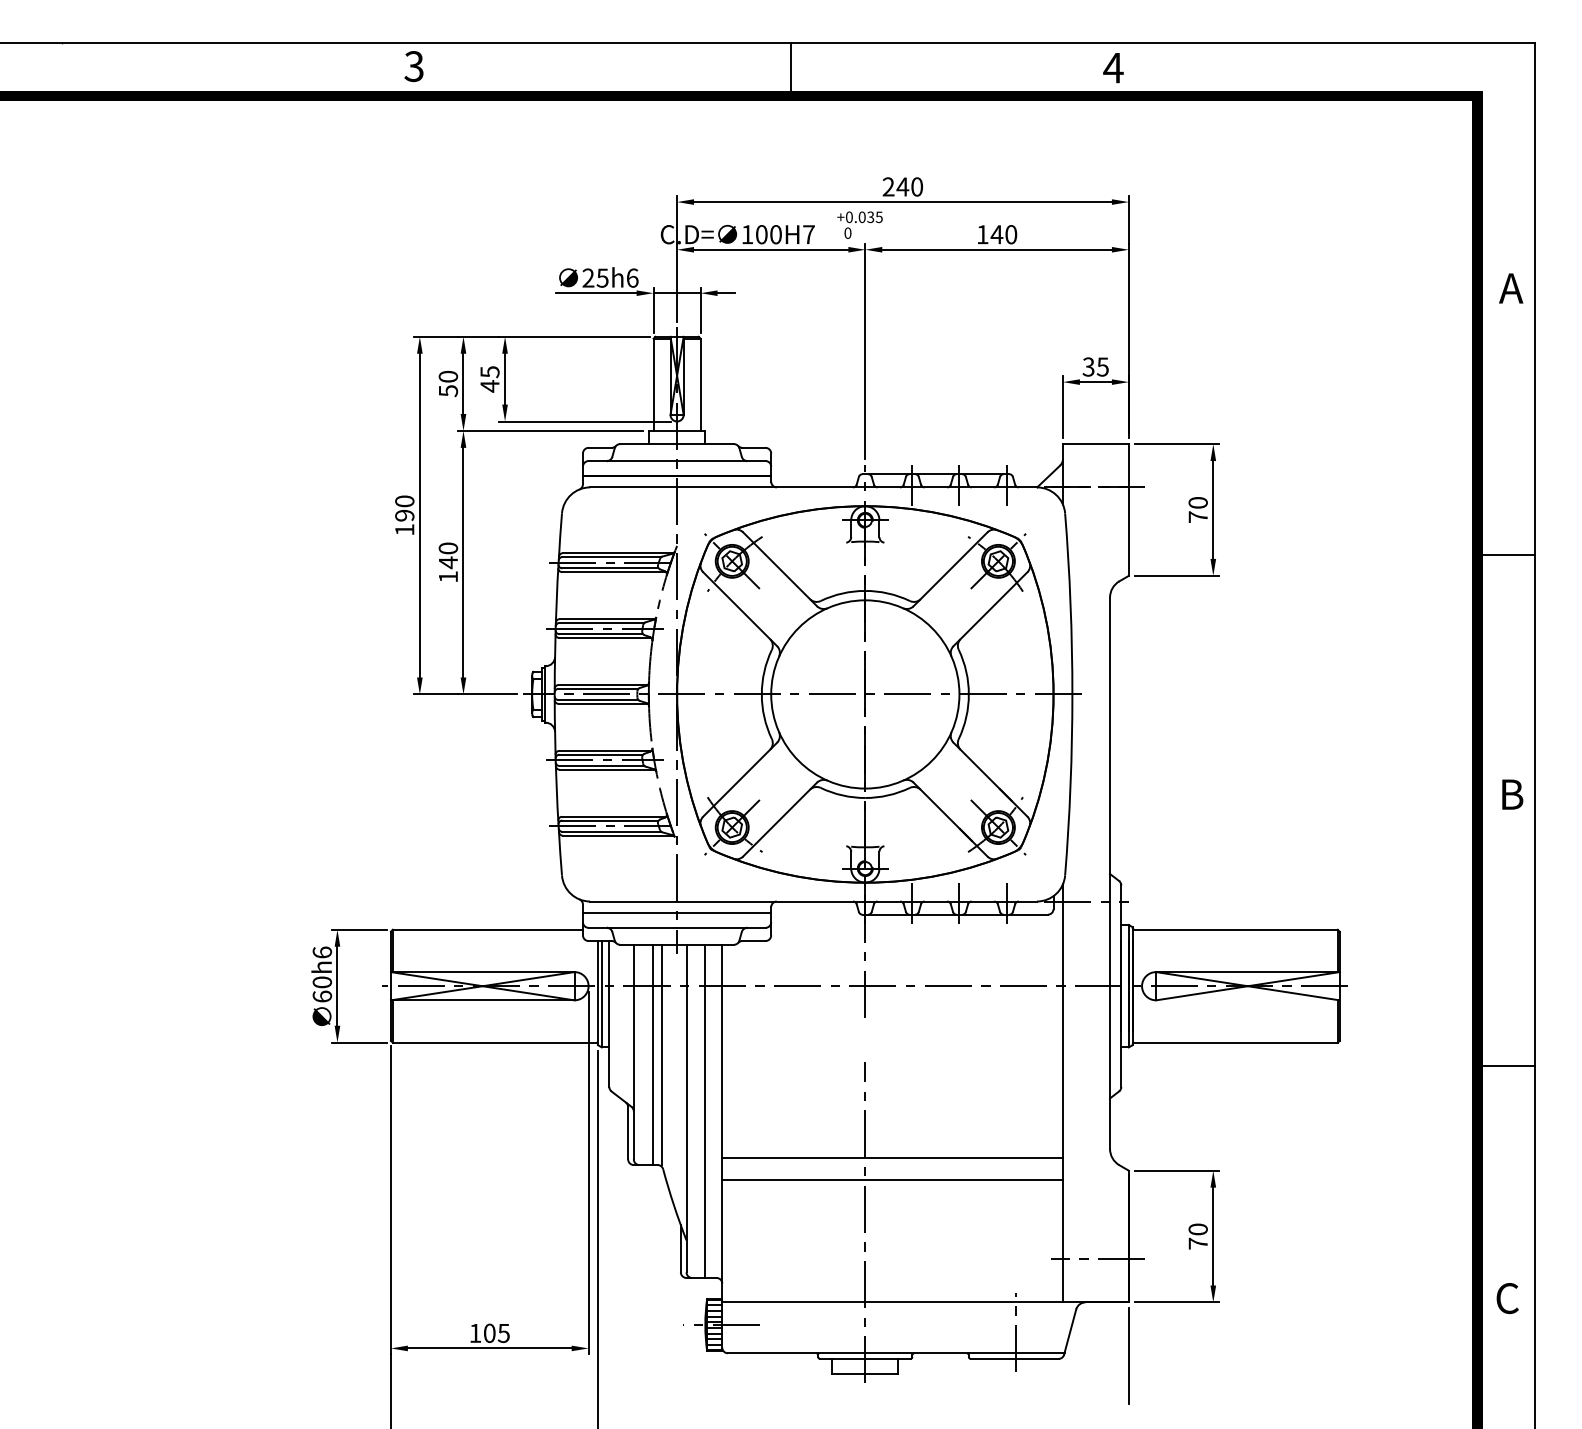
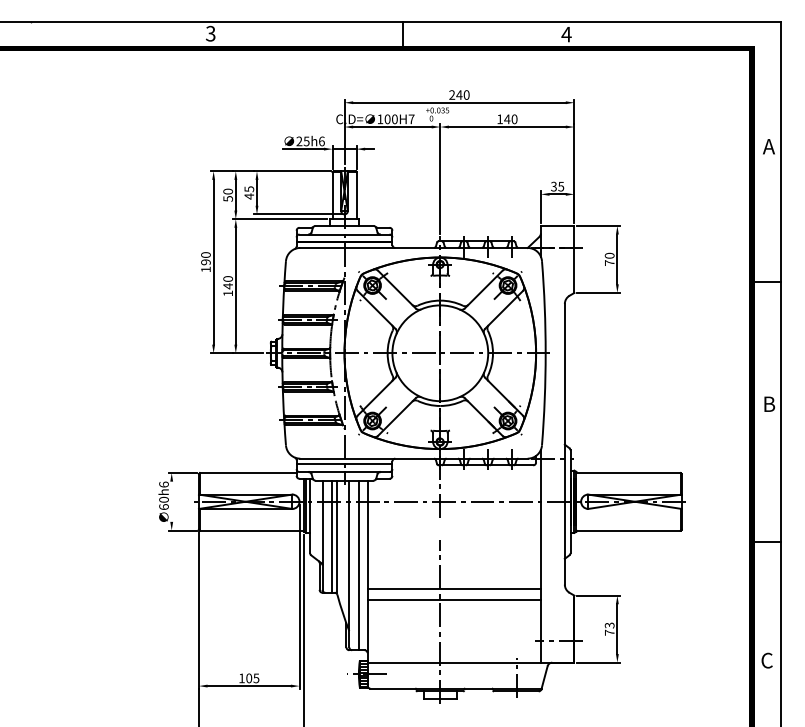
line: (337, 985) -> (171, 501), removed
text: (1197, 1229) -> (609, 625), 70 -> 73
line: (1129, 1355) -> (574, 689), removed

